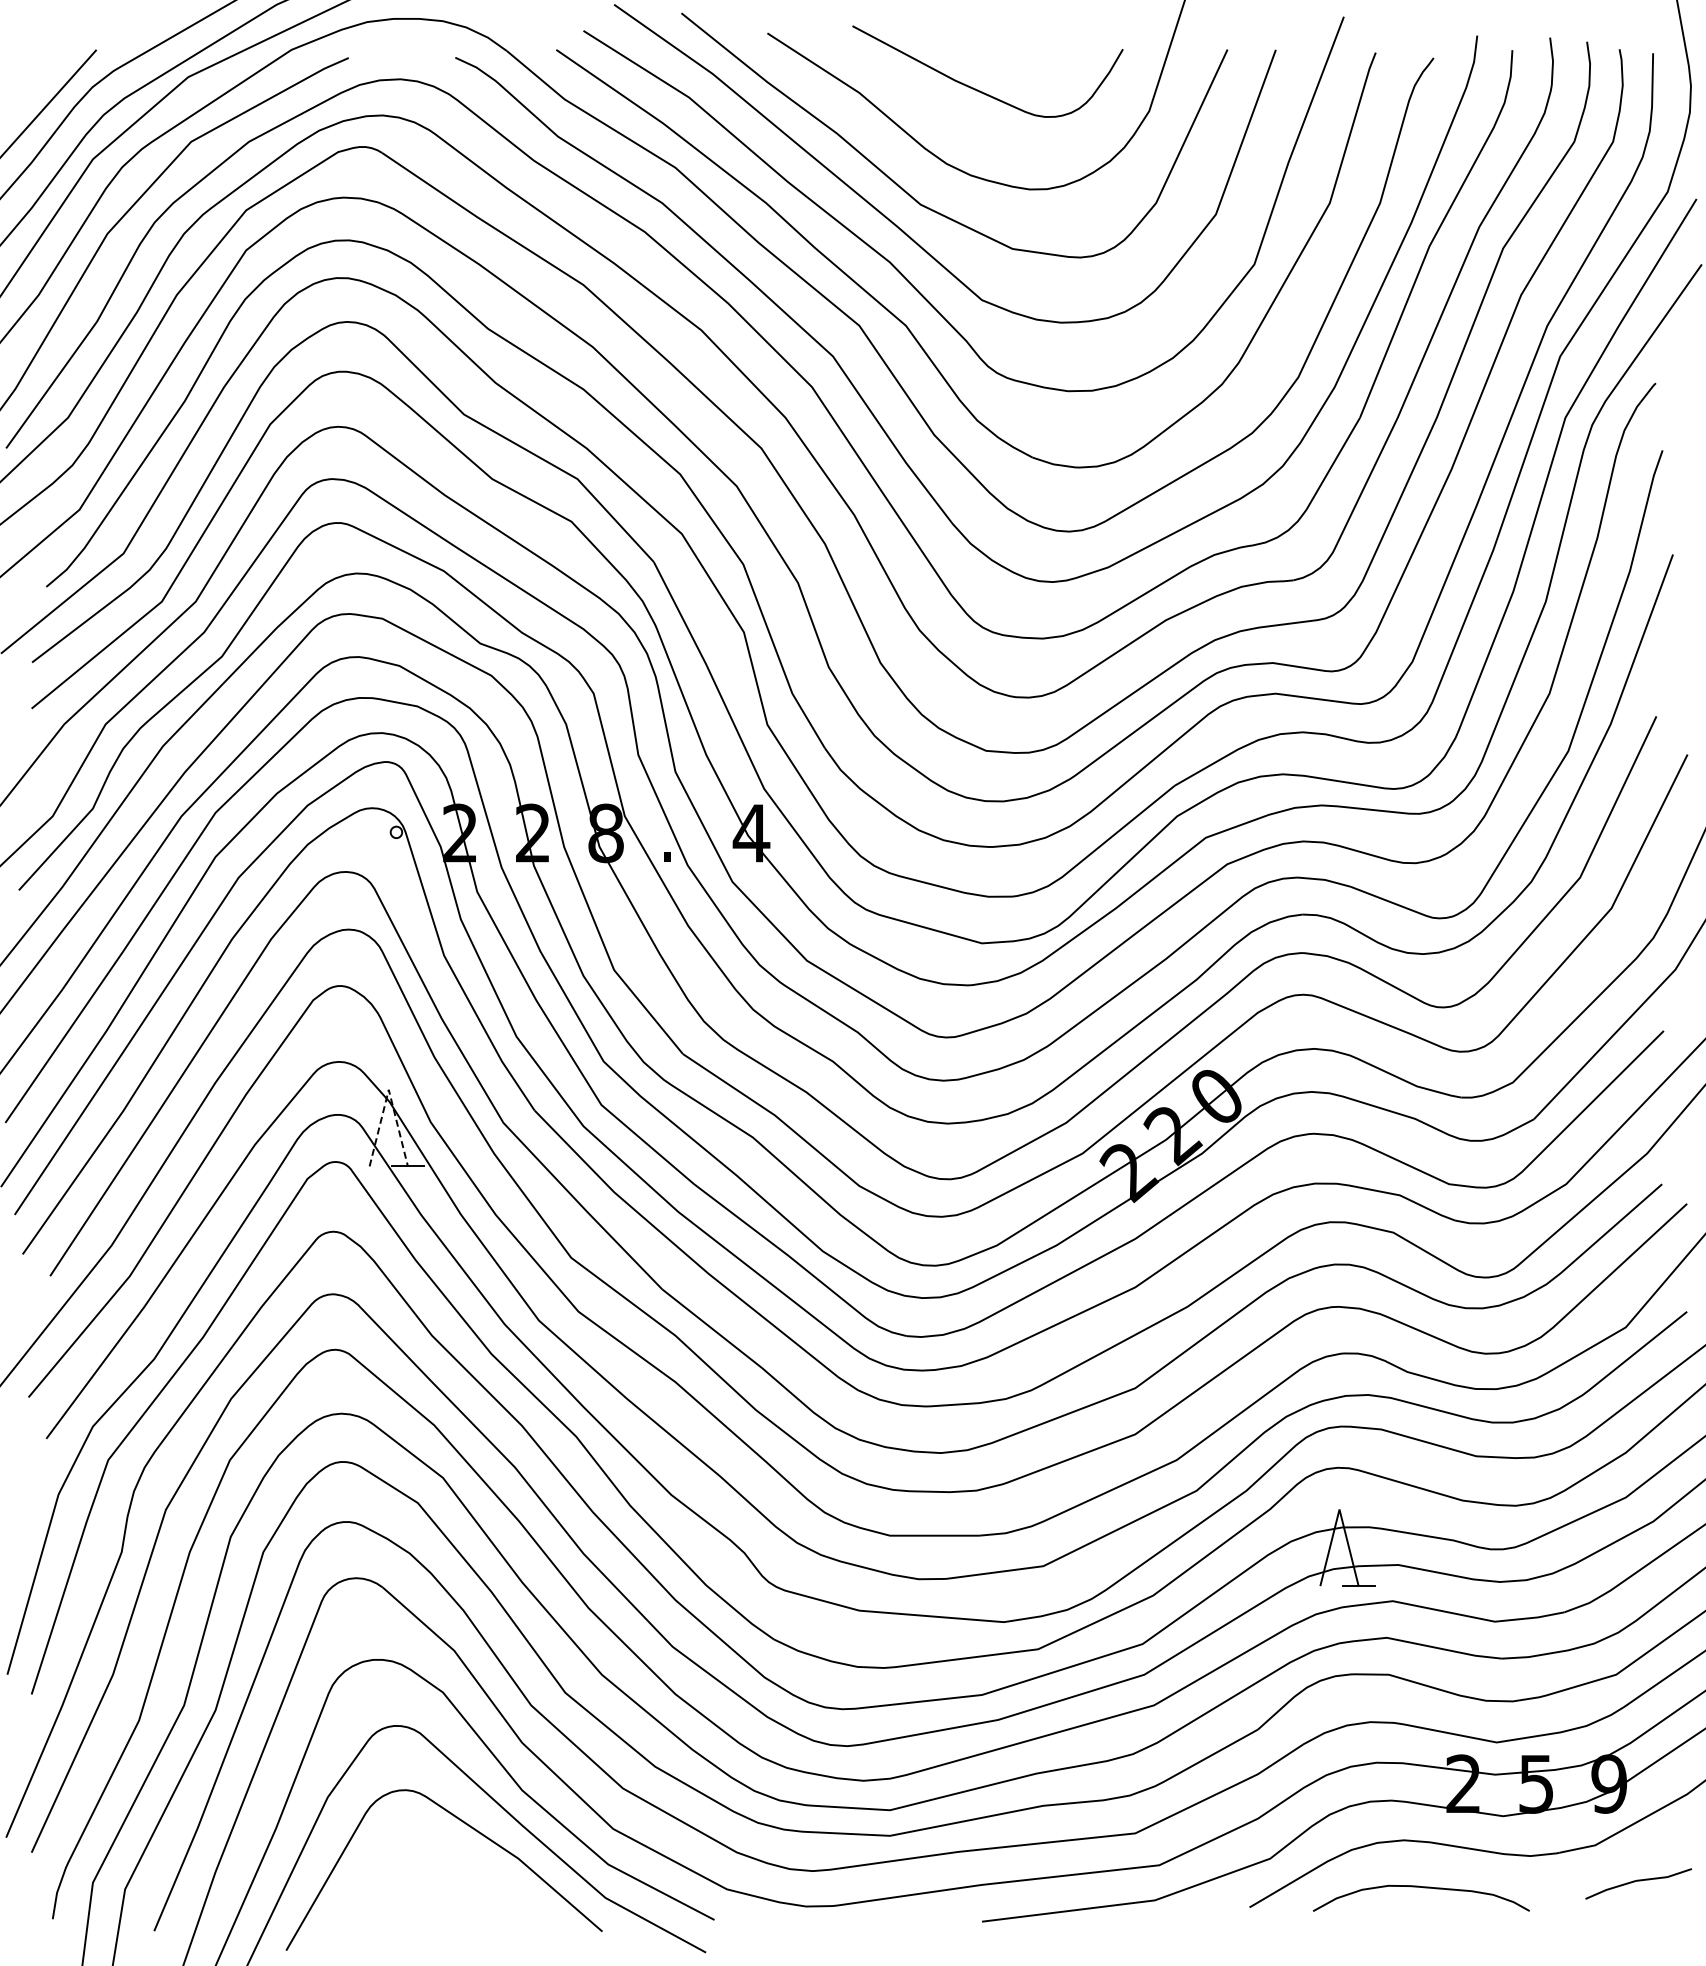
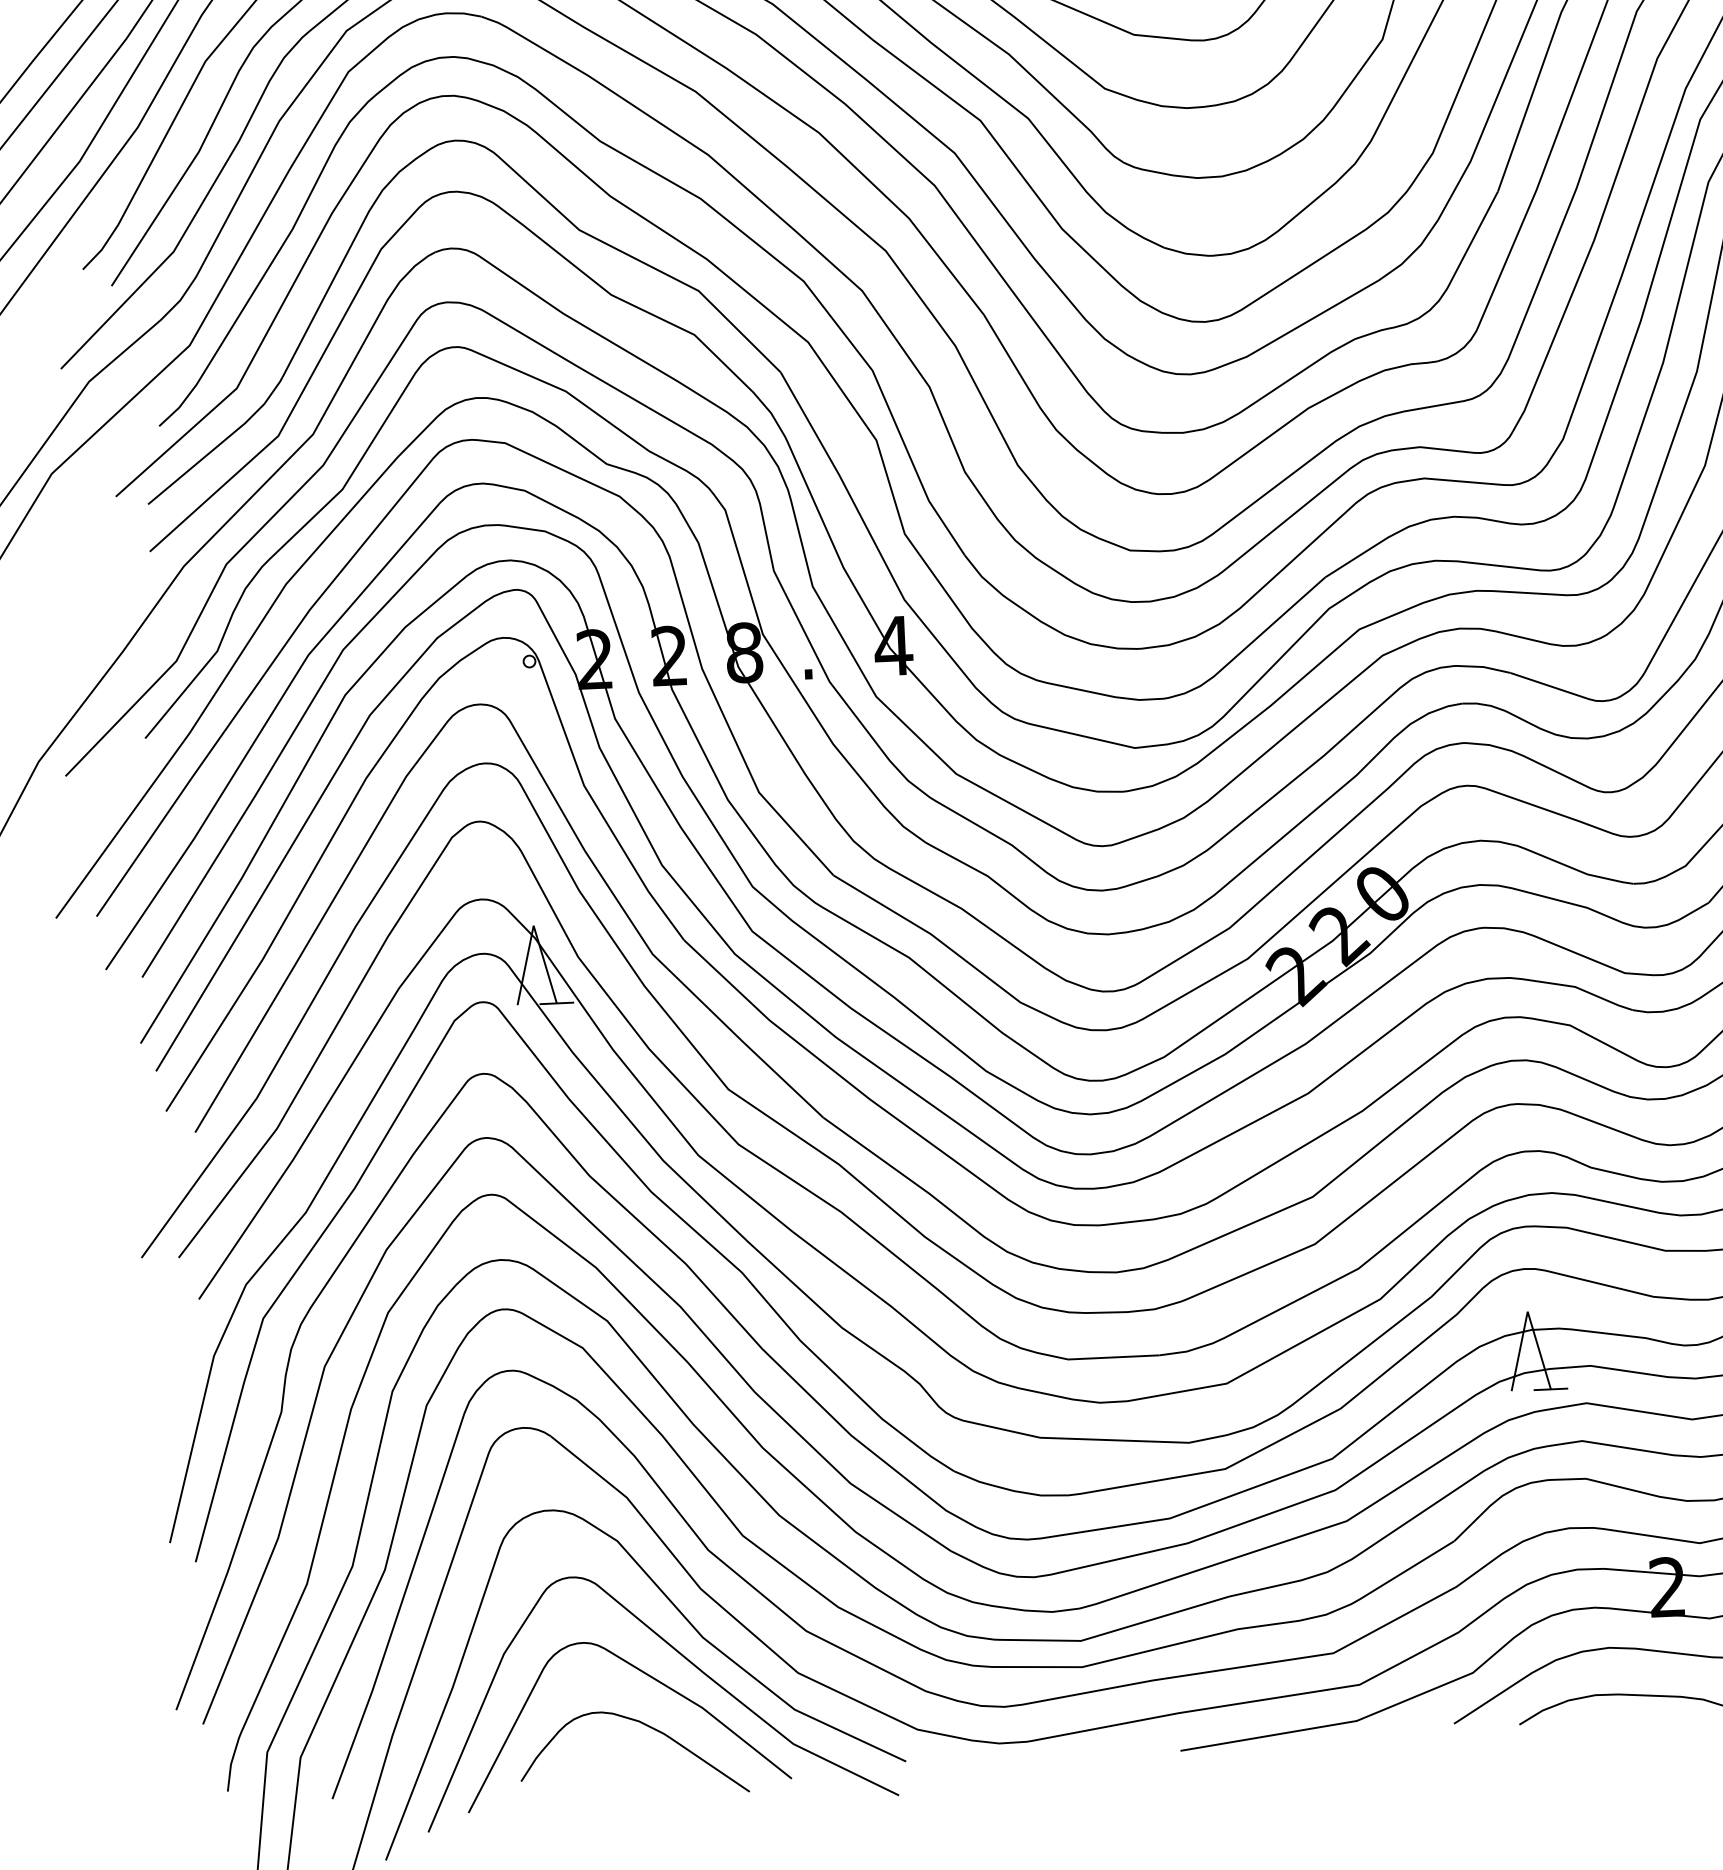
line: (388, 1089) -> (533, 925), dashed -> solid
curve: (463, 1874) -> (646, 1726), added

